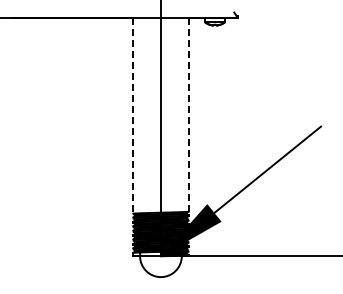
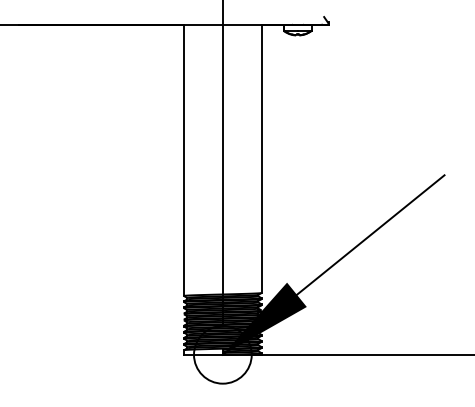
line: (188, 114) -> (261, 158), dashed -> solid
line: (132, 115) -> (183, 159), dashed -> solid

